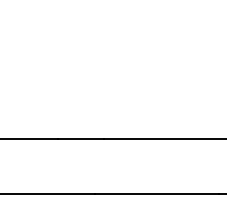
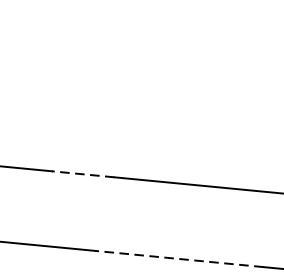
line: (80, 138) -> (82, 174), solid -> dashed
line: (156, 193) -> (179, 258), solid -> dashed

